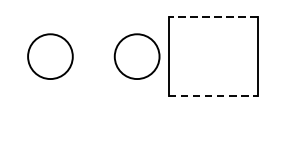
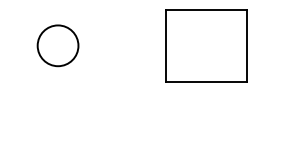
line: (213, 17) -> (206, 10), dashed -> solid
circle: (136, 56) -> (136, 45), removed
line: (213, 95) -> (206, 81), dashed -> solid

